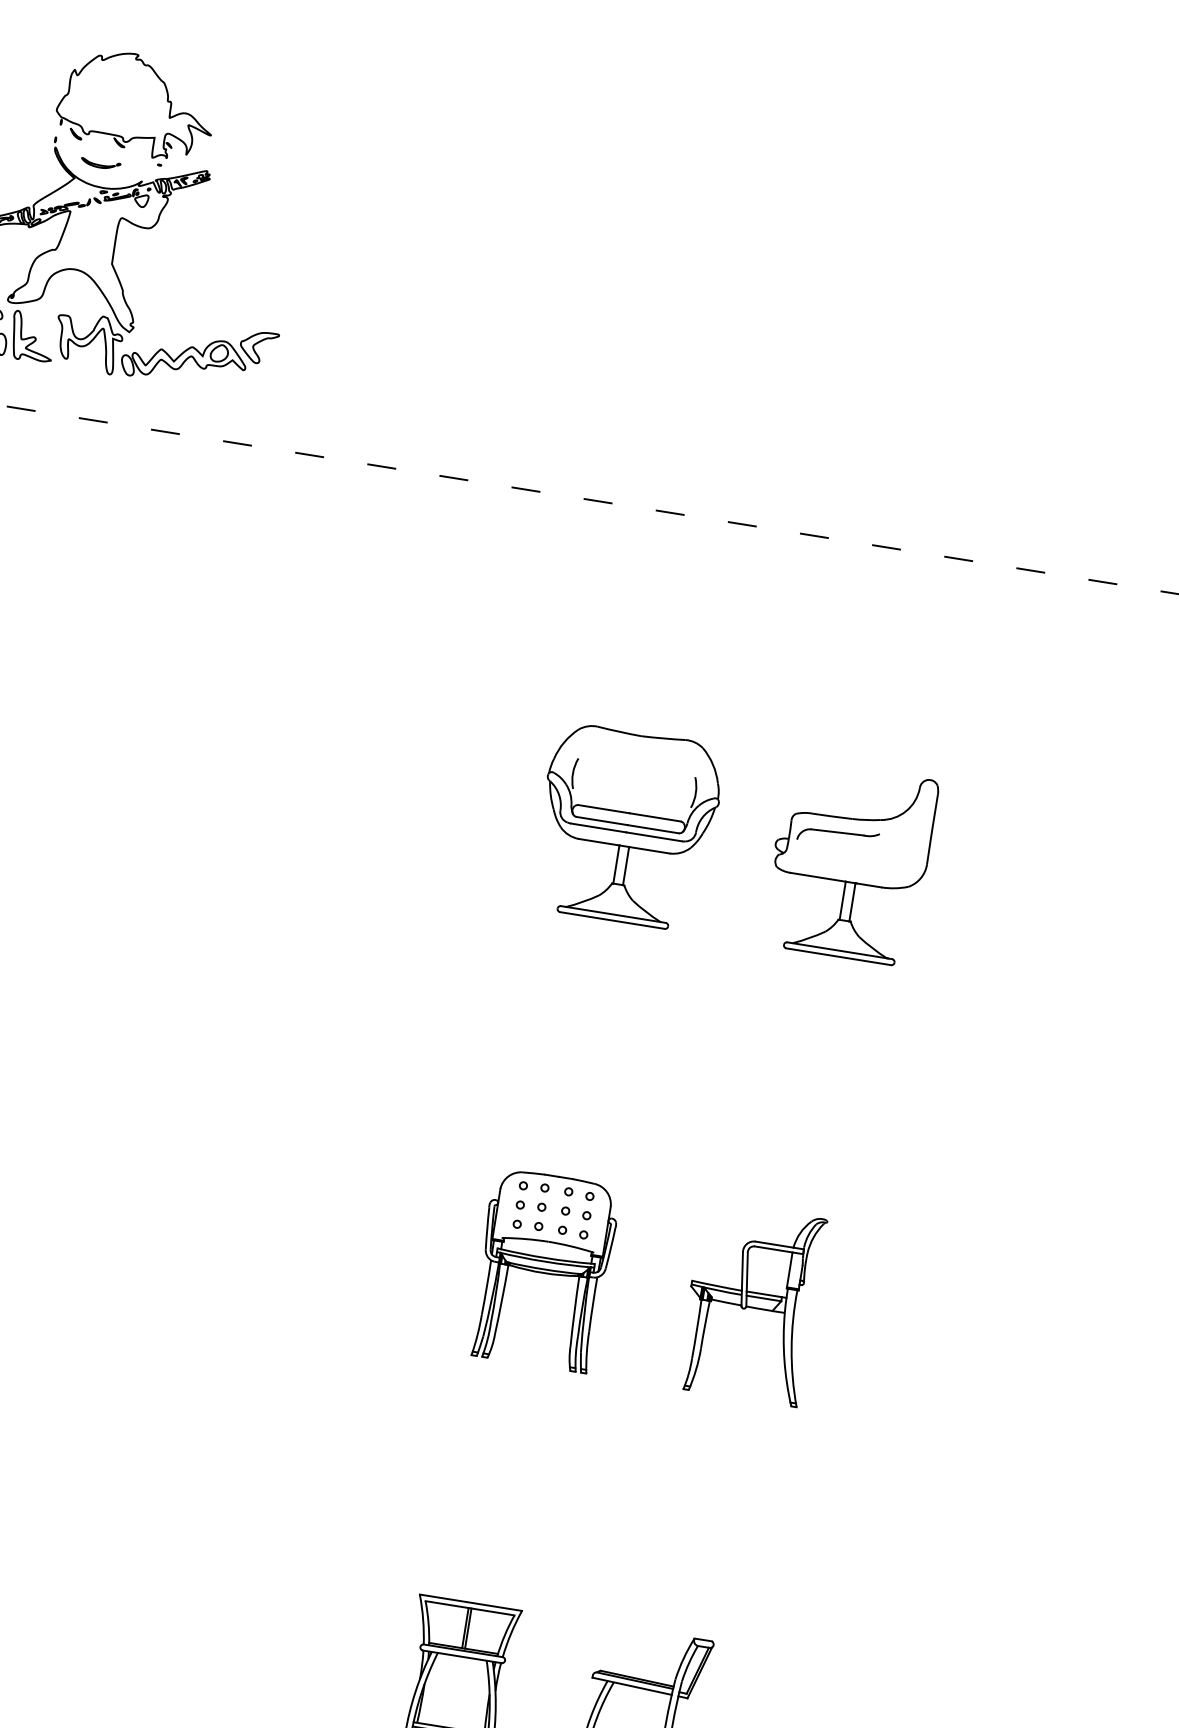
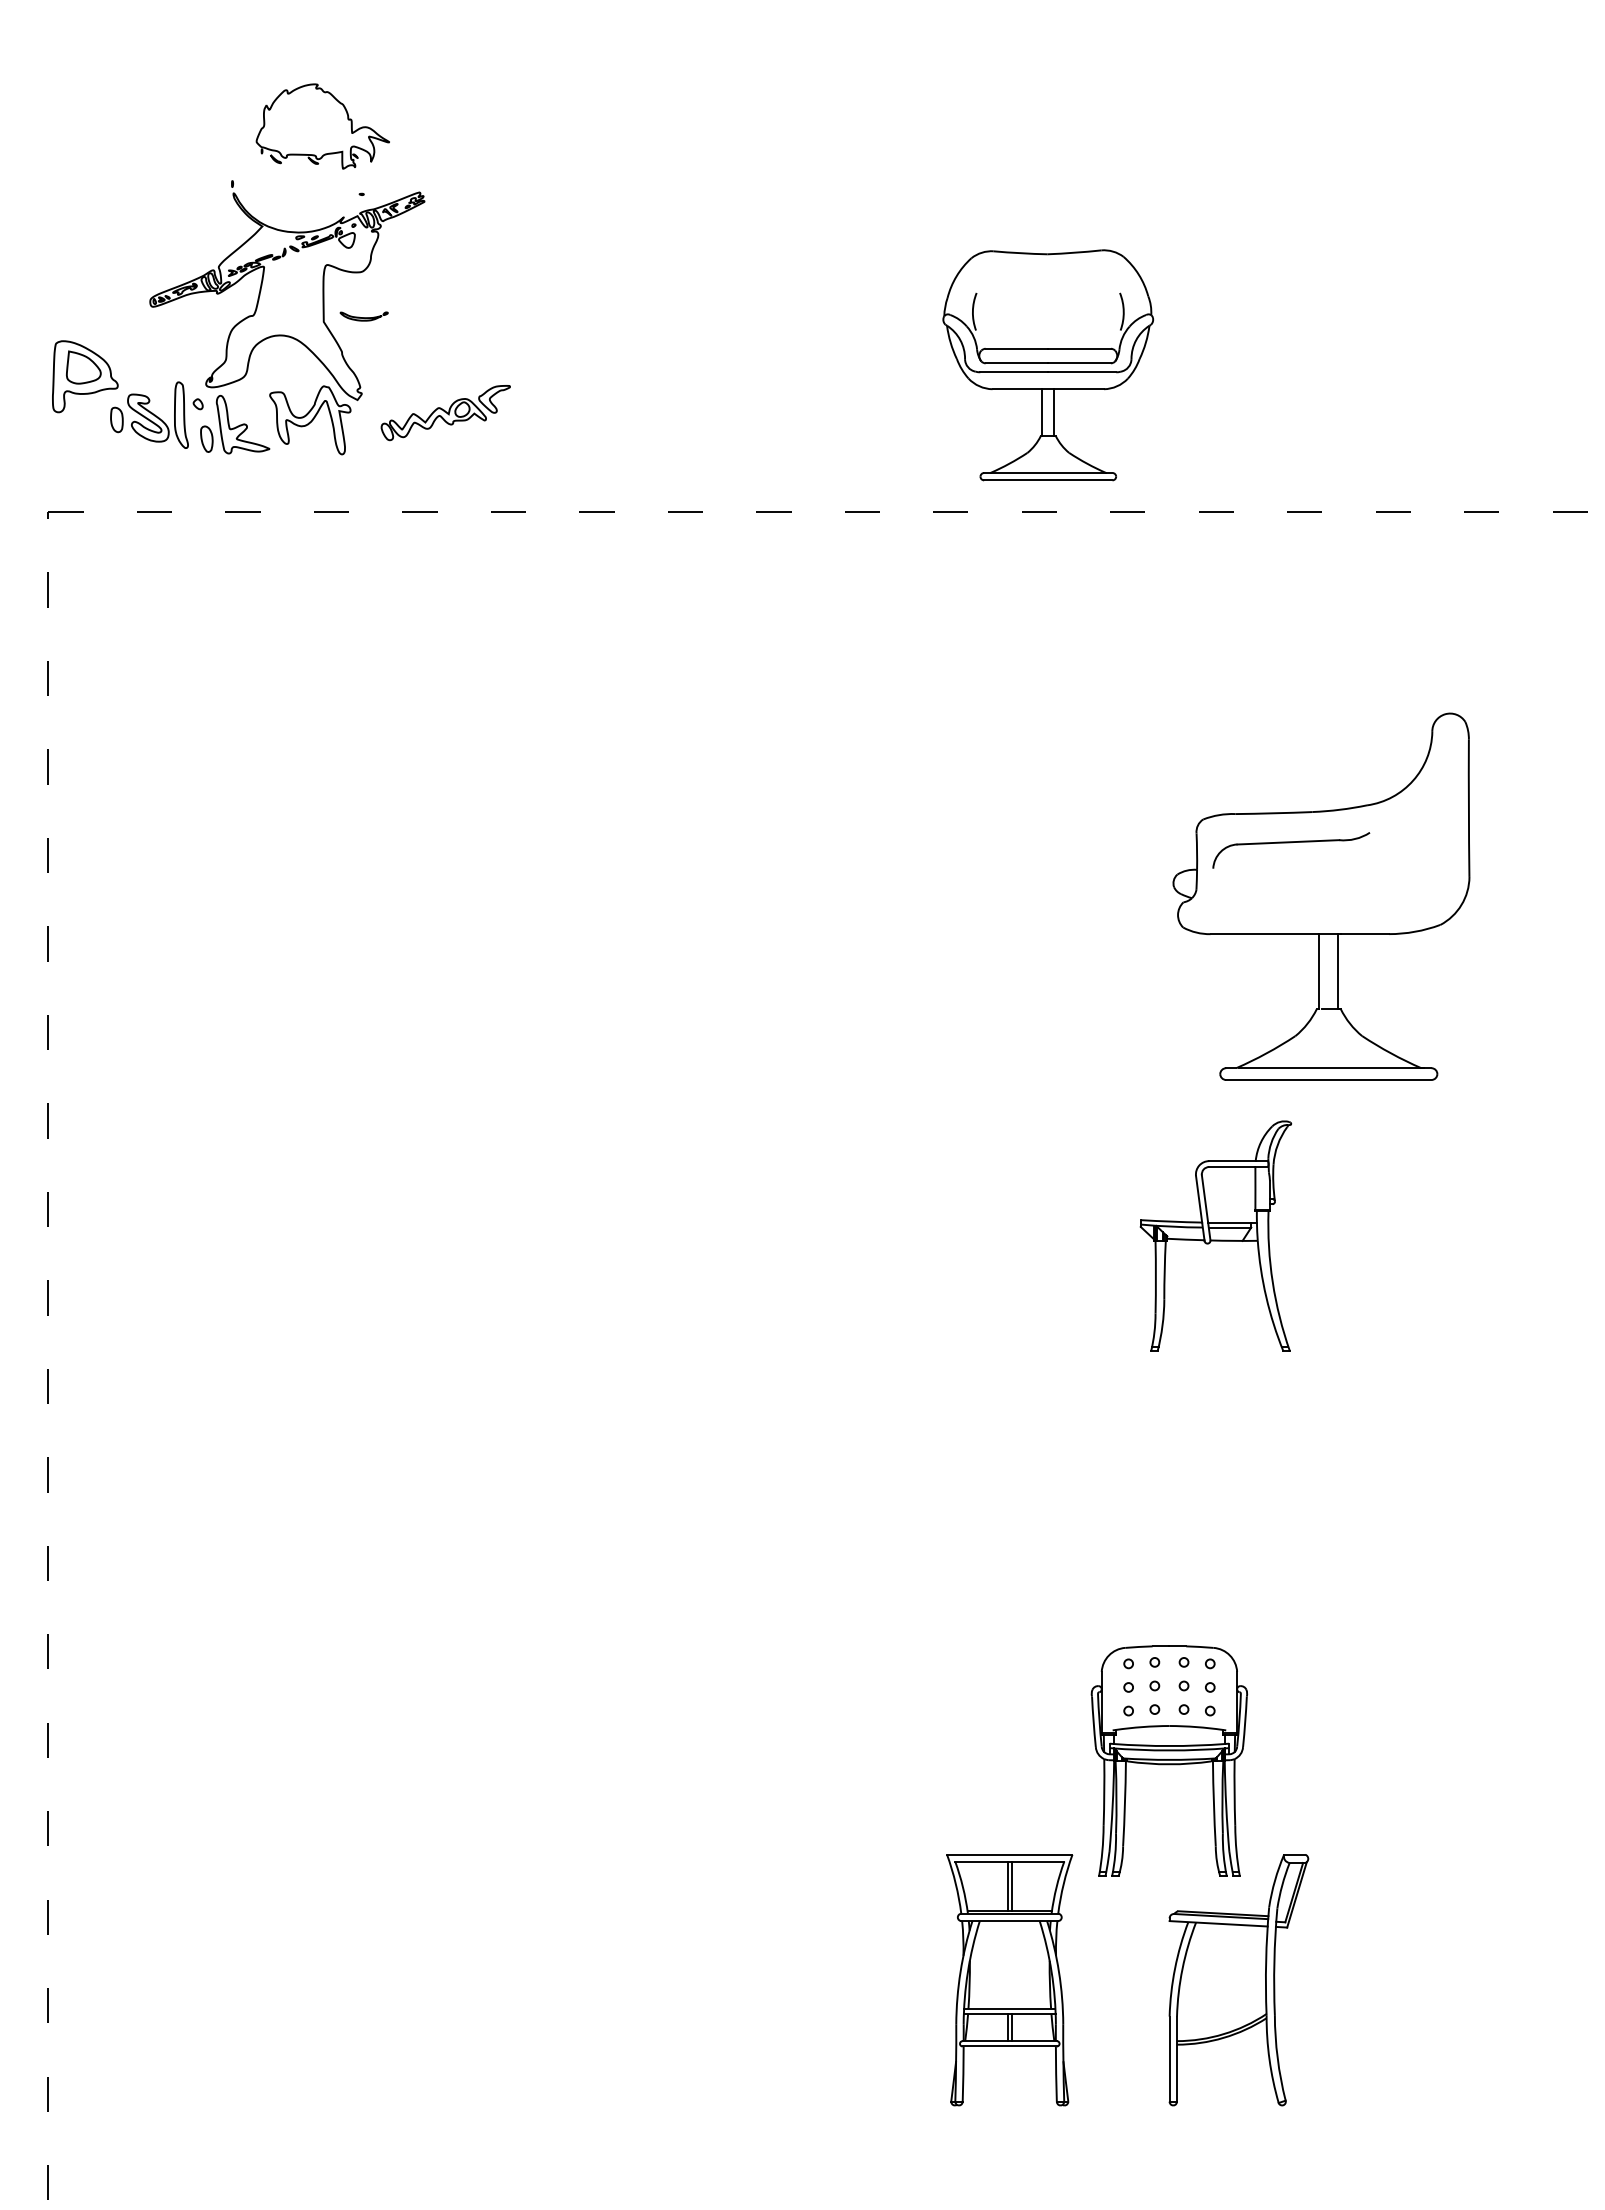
part: (136, 104) -> (322, 126), size x0.7
part: (100, 164) -> (363, 316), moved
part: (199, 353) -> (445, 412), size x0.7
part: (627, 826) -> (1048, 365), moved
part: (850, 862) -> (1321, 896), size x1.6
part: (544, 1269) -> (1169, 1760), moved
part: (751, 1303) -> (1215, 1235), moved

